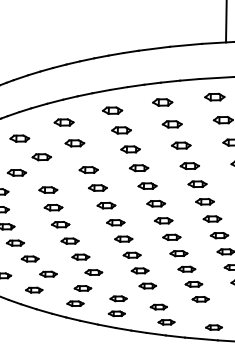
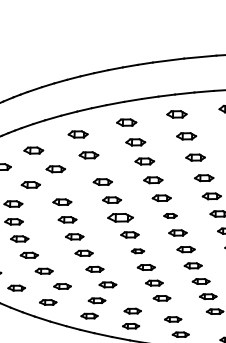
part: (156, 203) -> (170, 215), size x0.7
part: (106, 205) -> (120, 217), size x1.4
part: (123, 238) -> (137, 250), size x0.7

